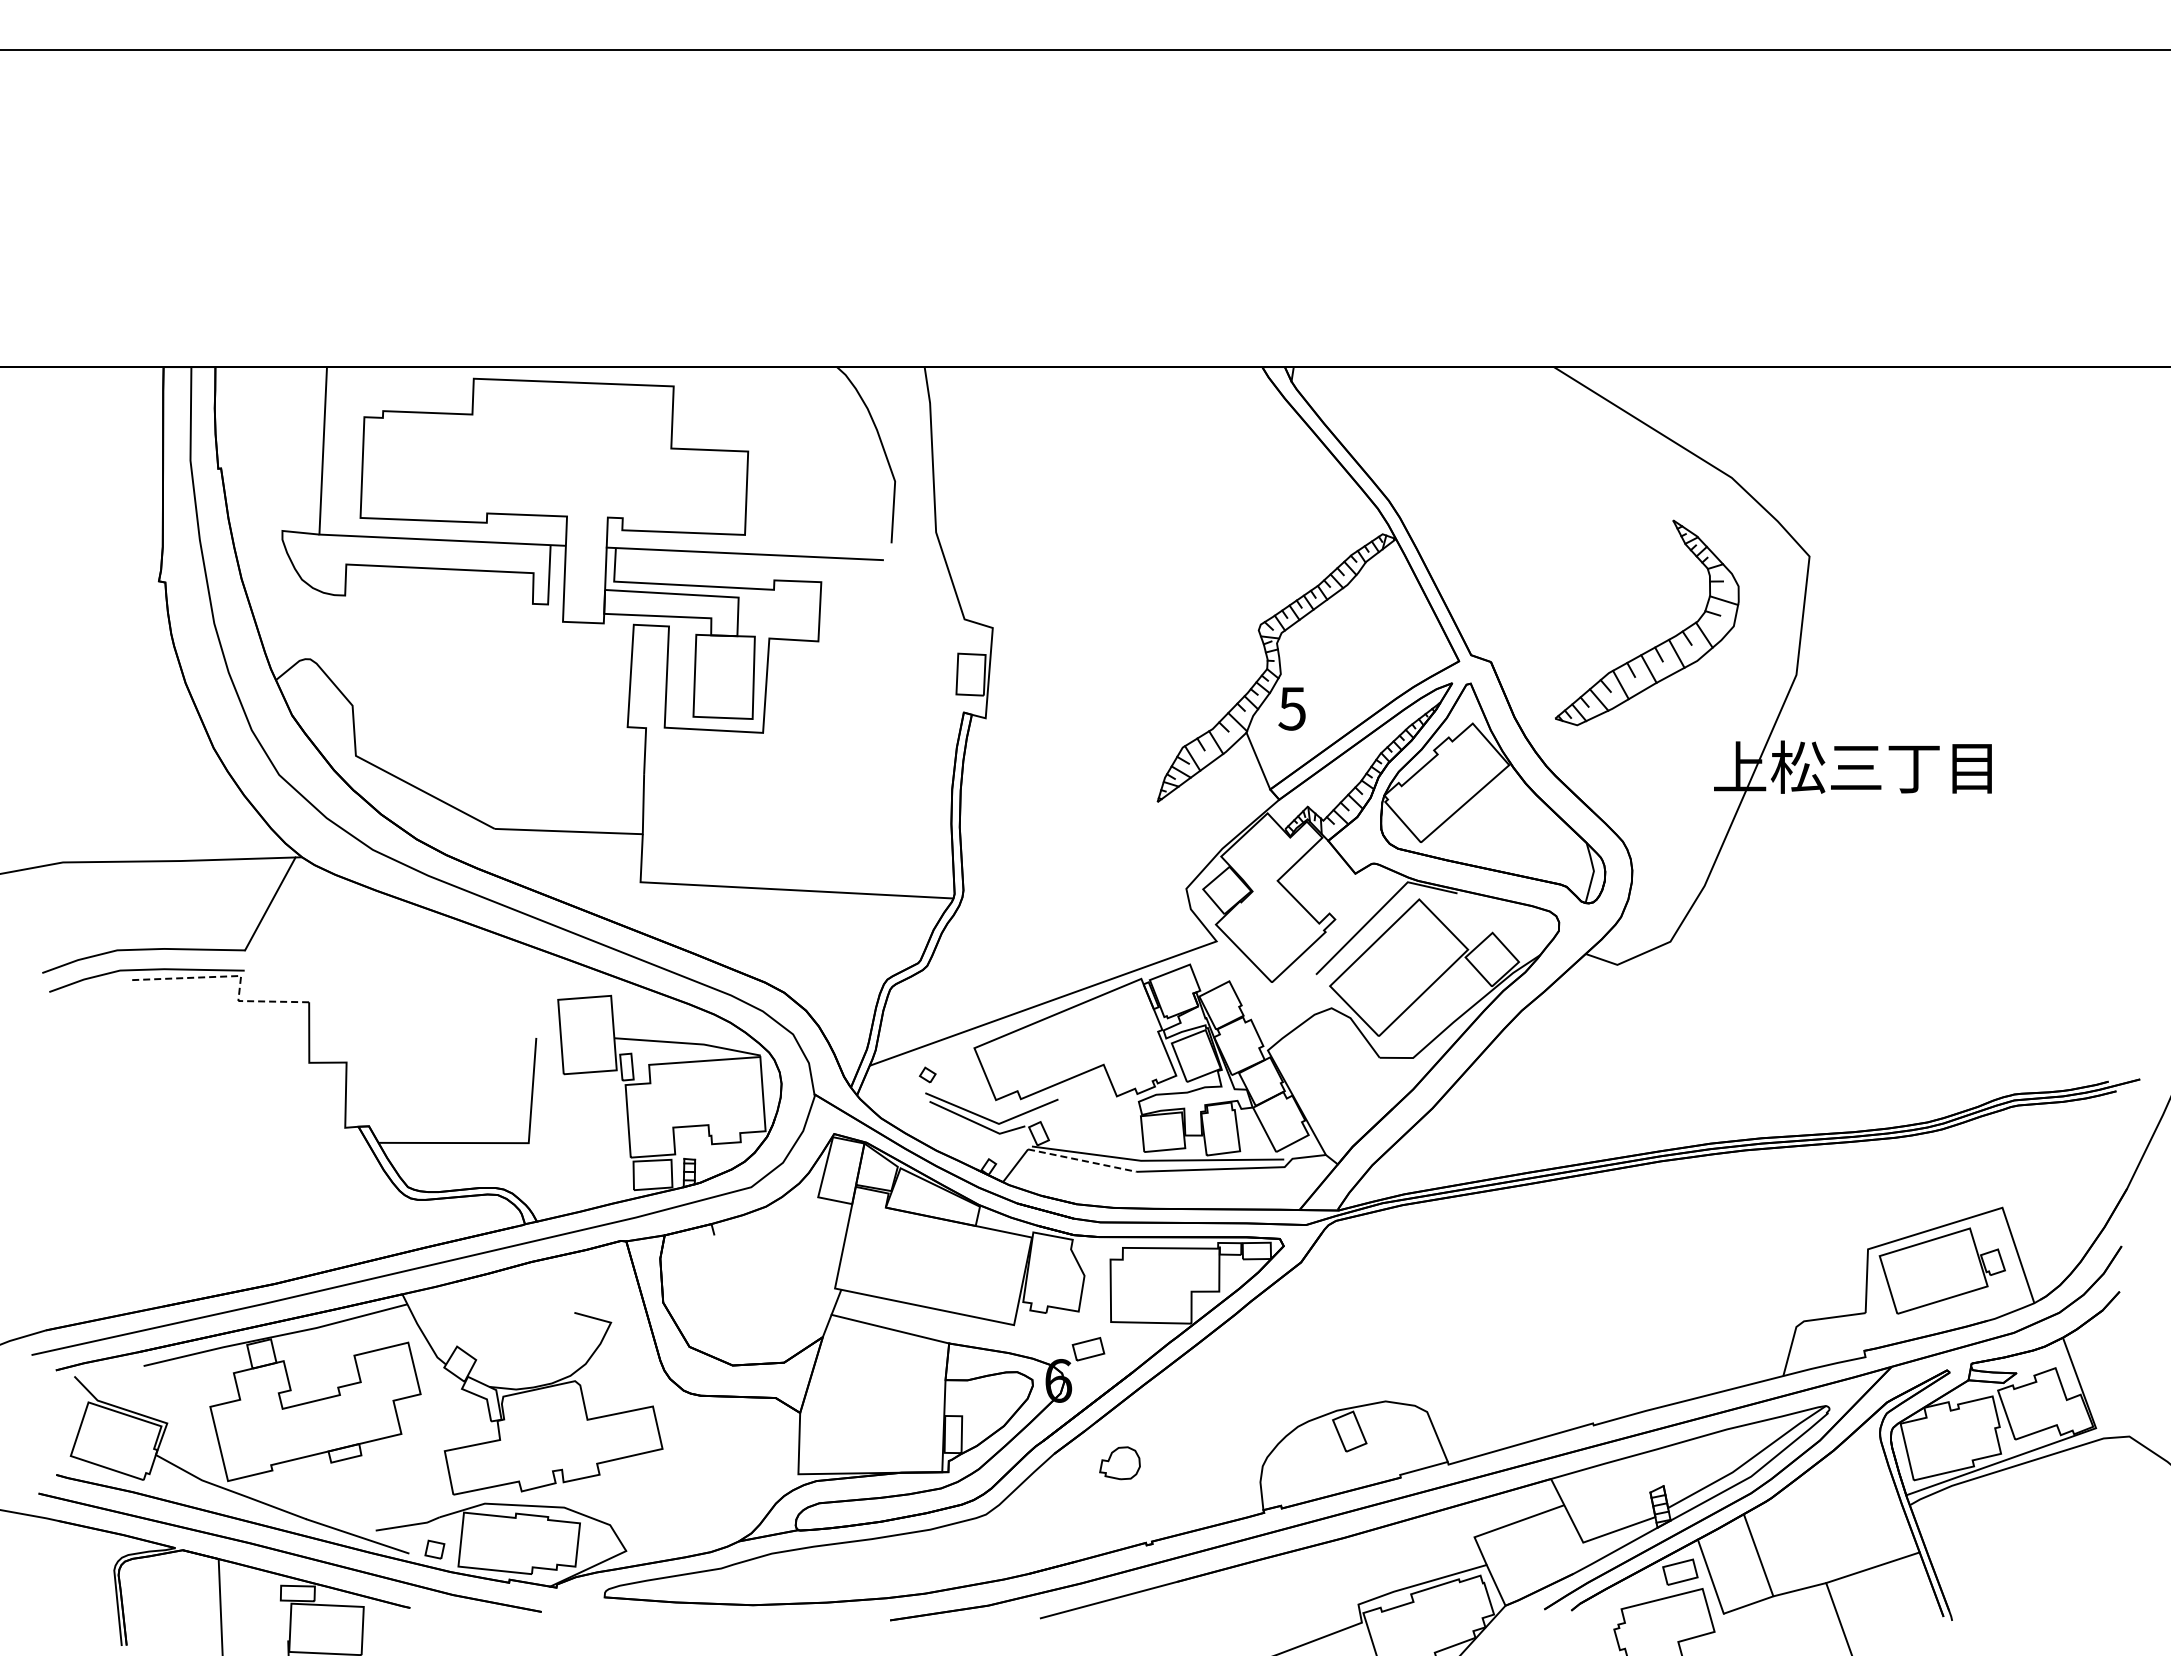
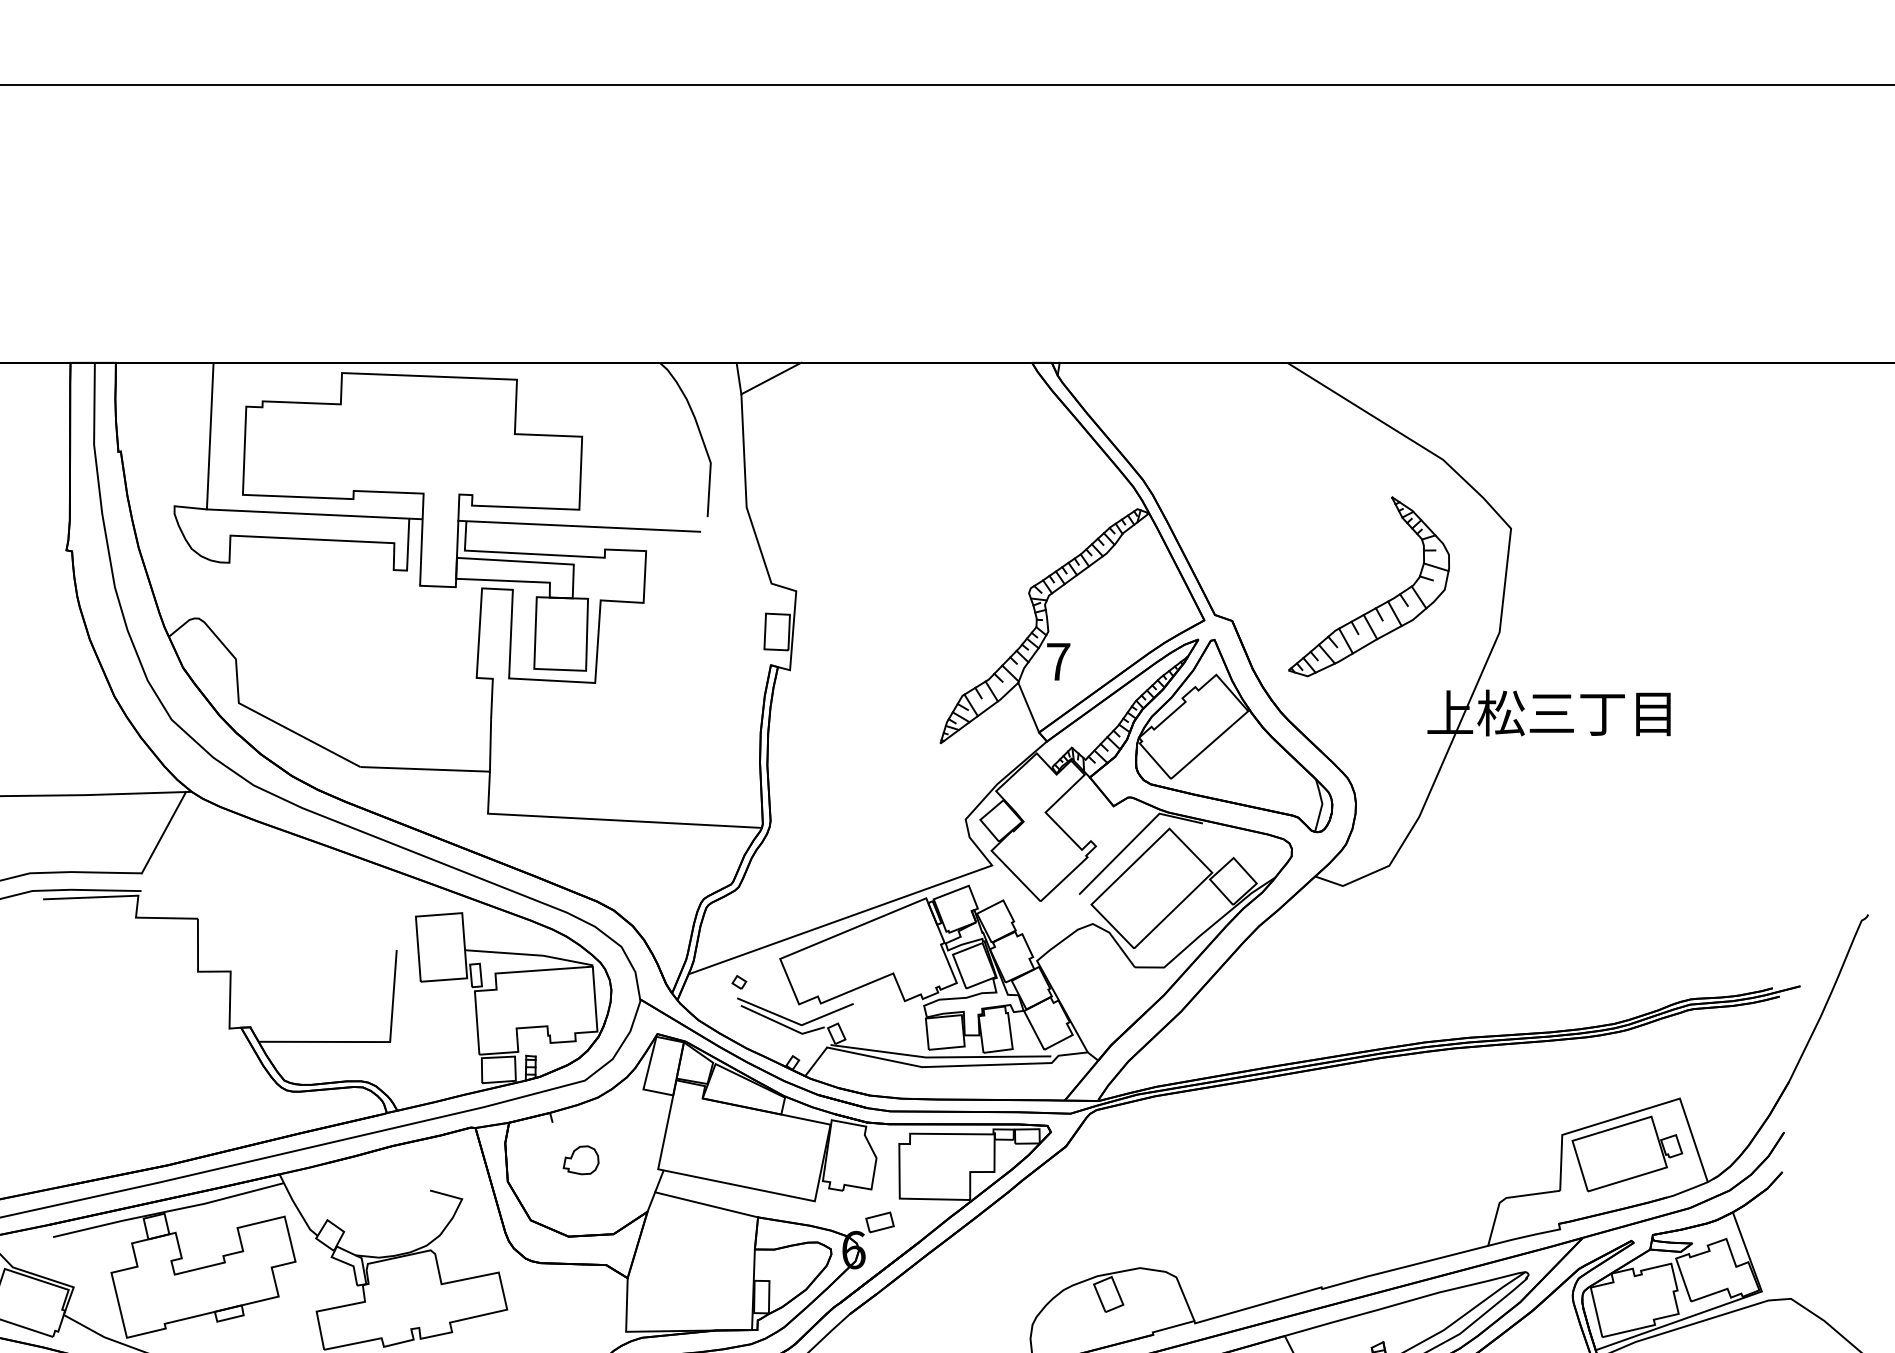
line: (964, 385) -> (771, 378), added
text: (1291, 708) -> (1057, 661), 5 -> 7
line: (236, 976) -> (134, 896), dashed -> solid
line: (1082, 1160) -> (874, 1057), dashed -> solid
part: (1119, 1463) -> (580, 1160), moved

